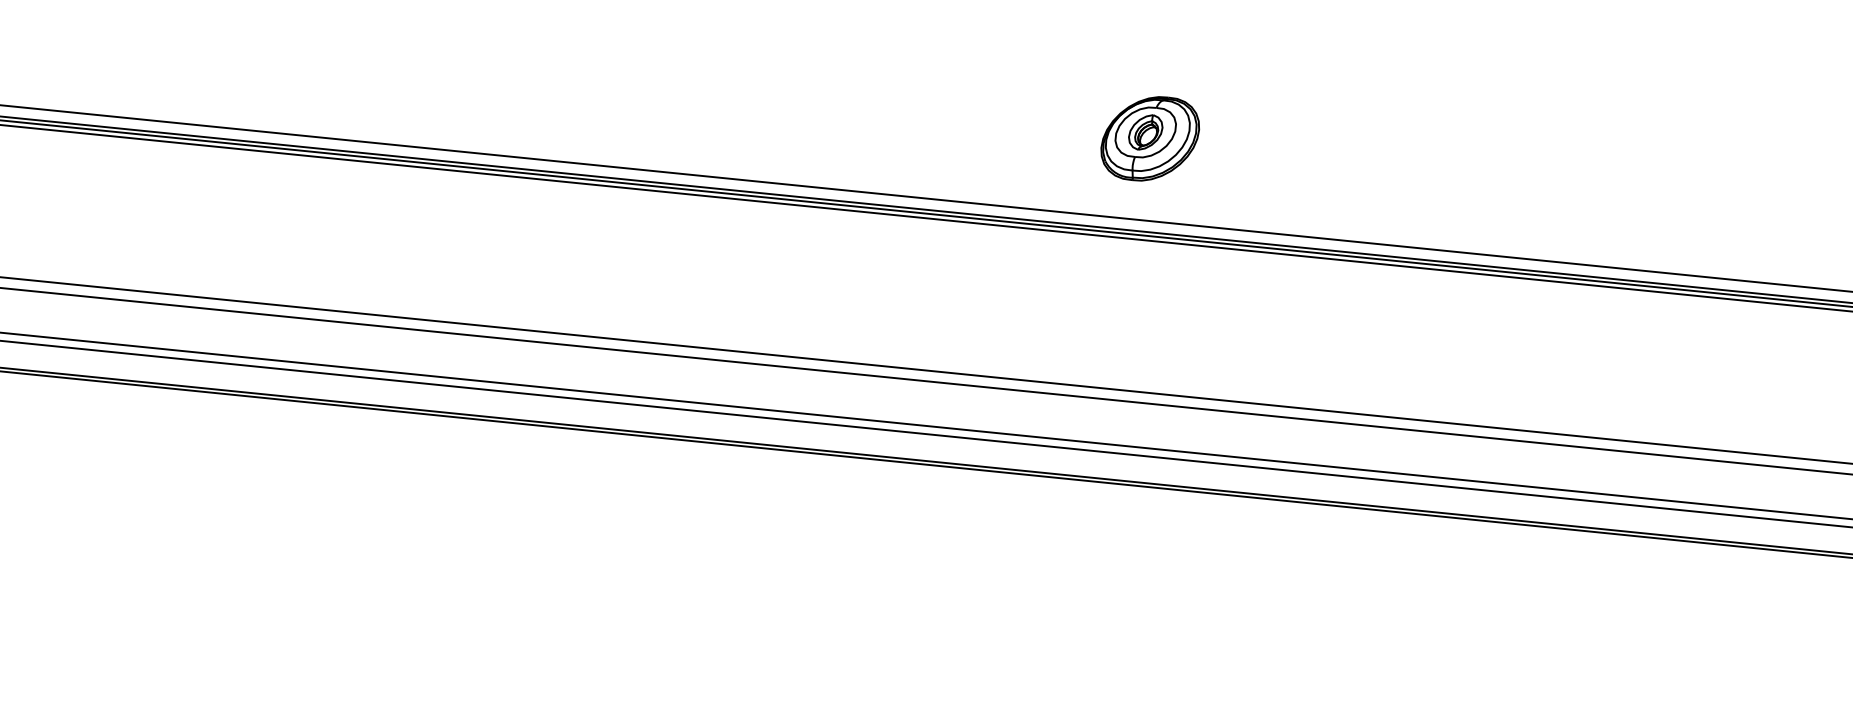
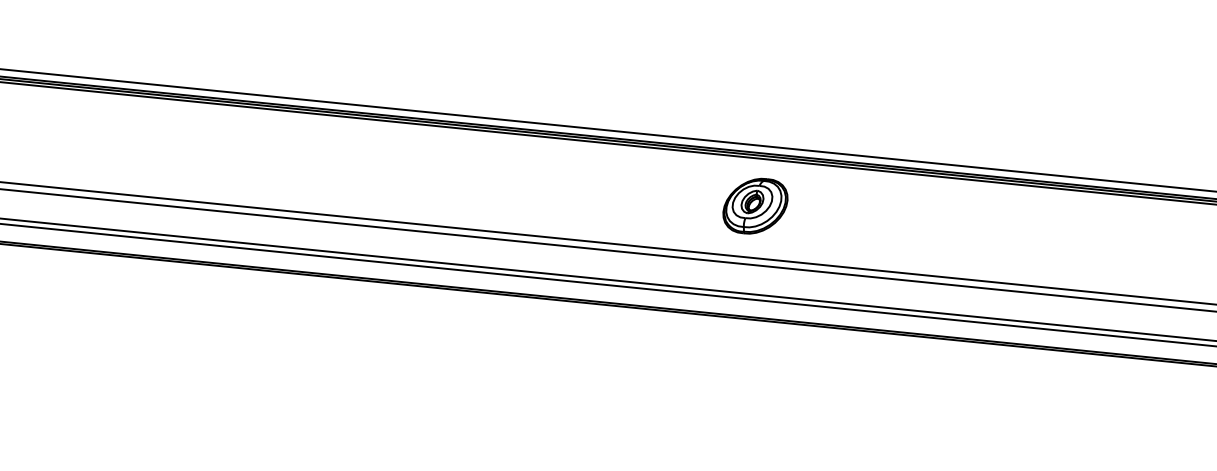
part: (1150, 137) -> (755, 205), moved

